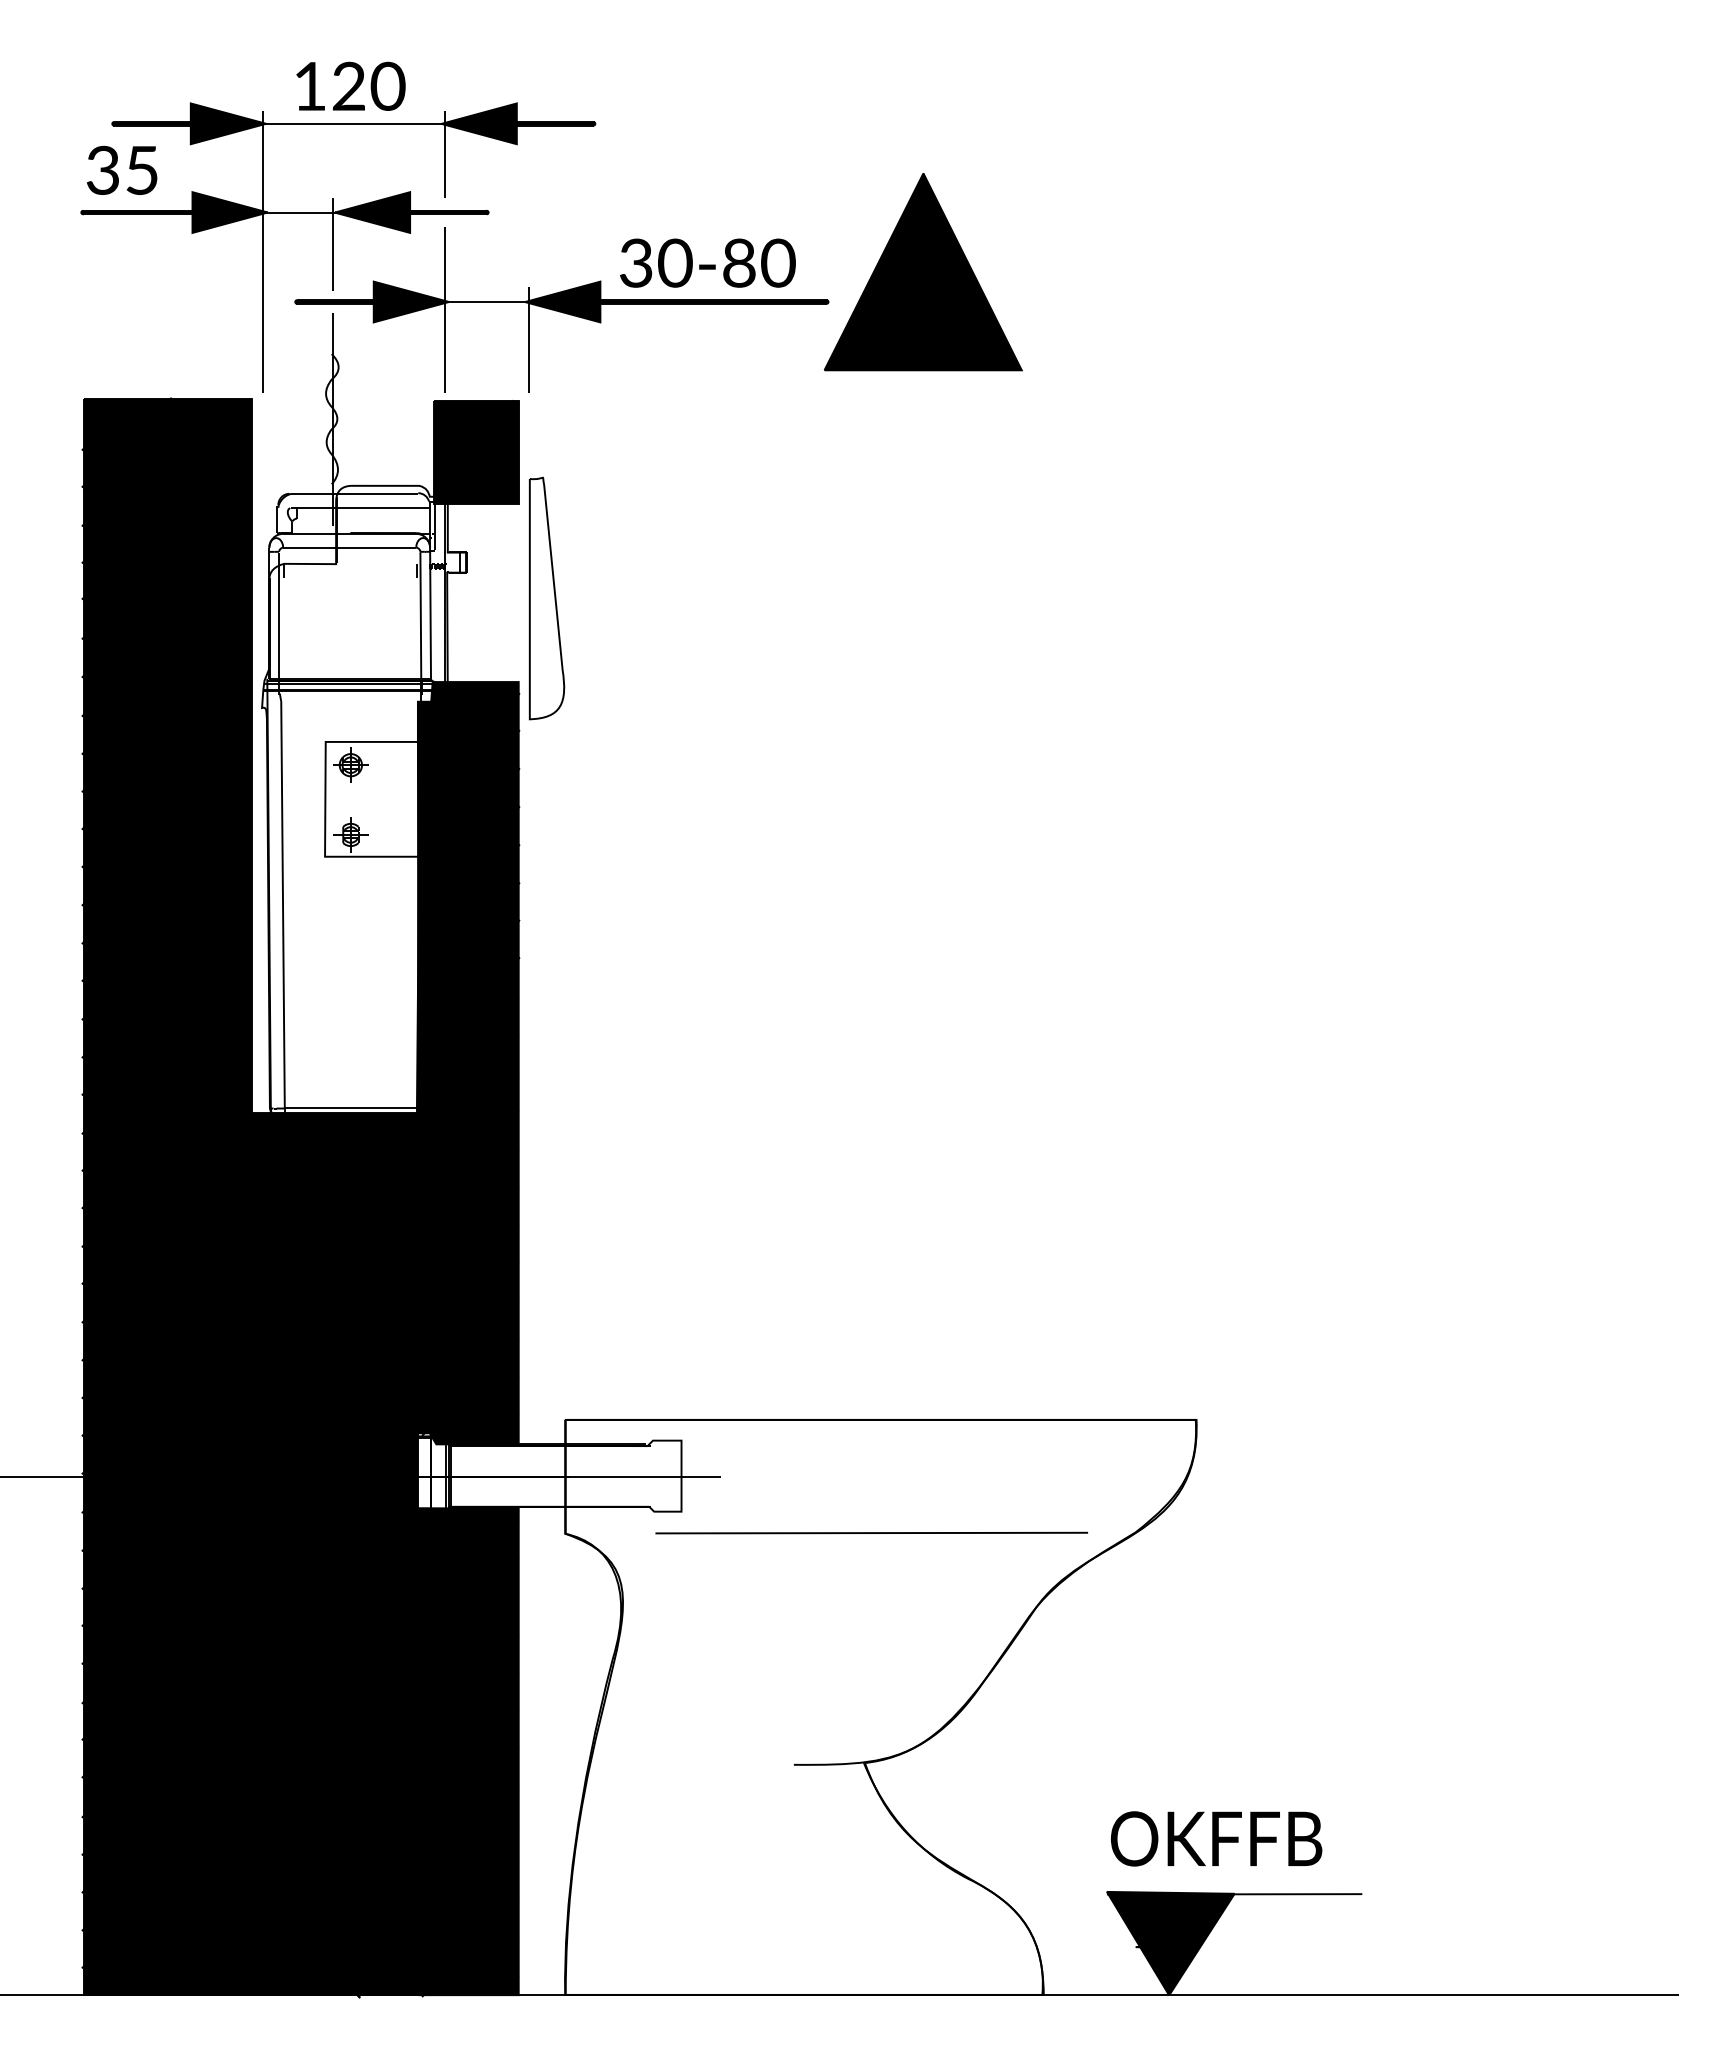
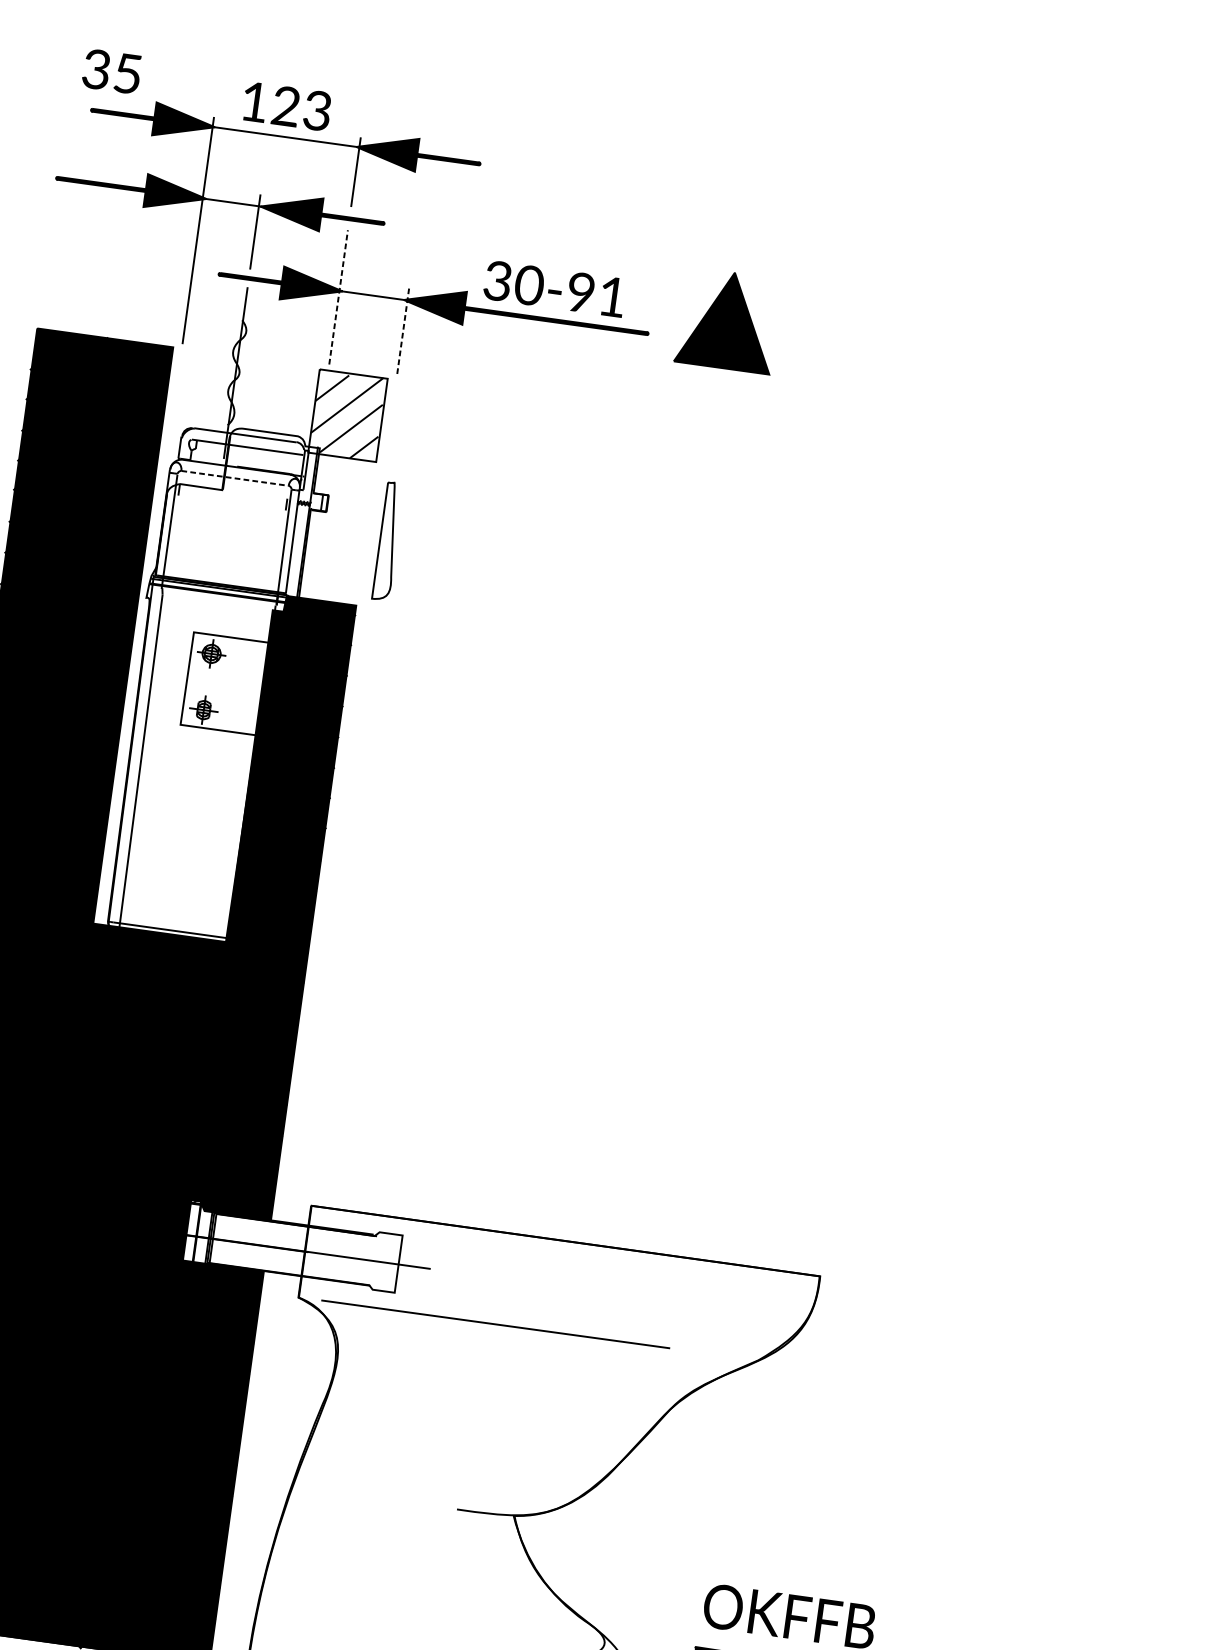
text: (387, 86) -> (317, 110), 120 -> 123
text: (121, 169) -> (111, 70), moved
text: (759, 262) -> (597, 294), 30-80 -> 30-91
part: (922, 272) -> (727, 320), size x0.6
line: (445, 309) -> (338, 297), solid -> dashed
line: (529, 340) -> (403, 331), solid -> dashed
fill: (476, 451) -> (348, 415), removed
line: (350, 547) -> (235, 478), solid -> dashed
part: (546, 598) -> (388, 541), size x0.6
line: (871, 1532) -> (495, 1323), moved

